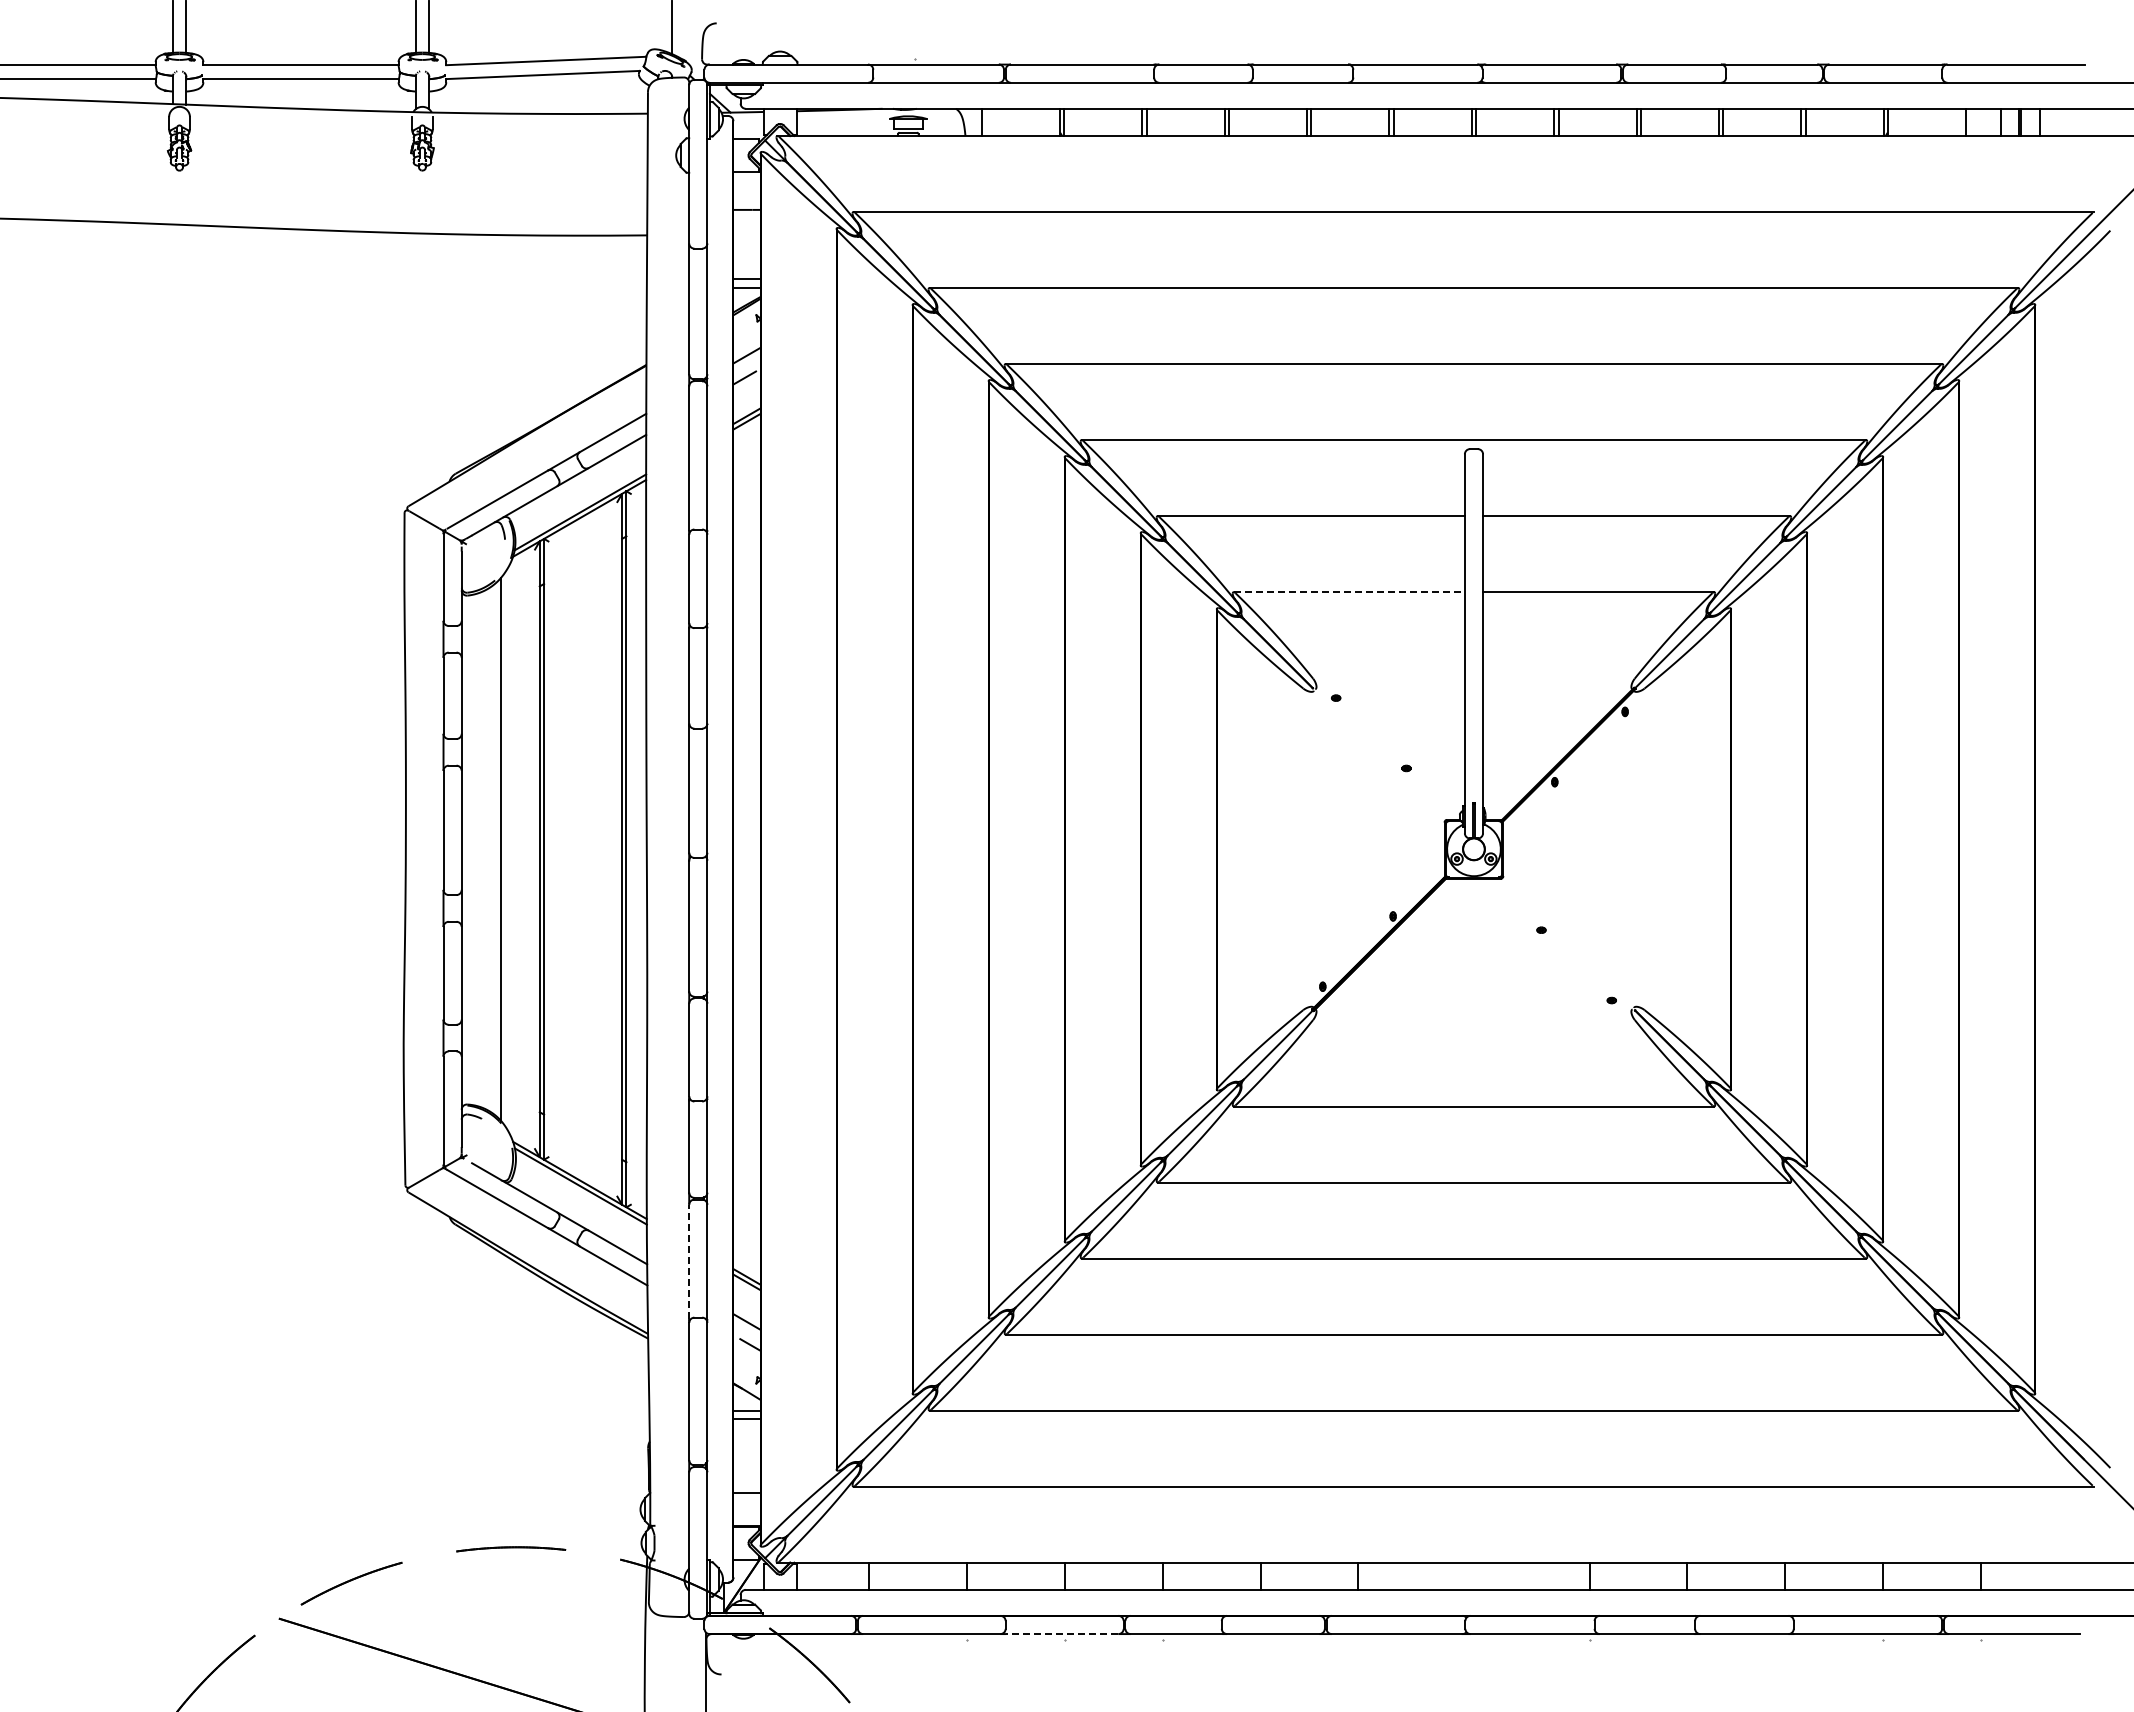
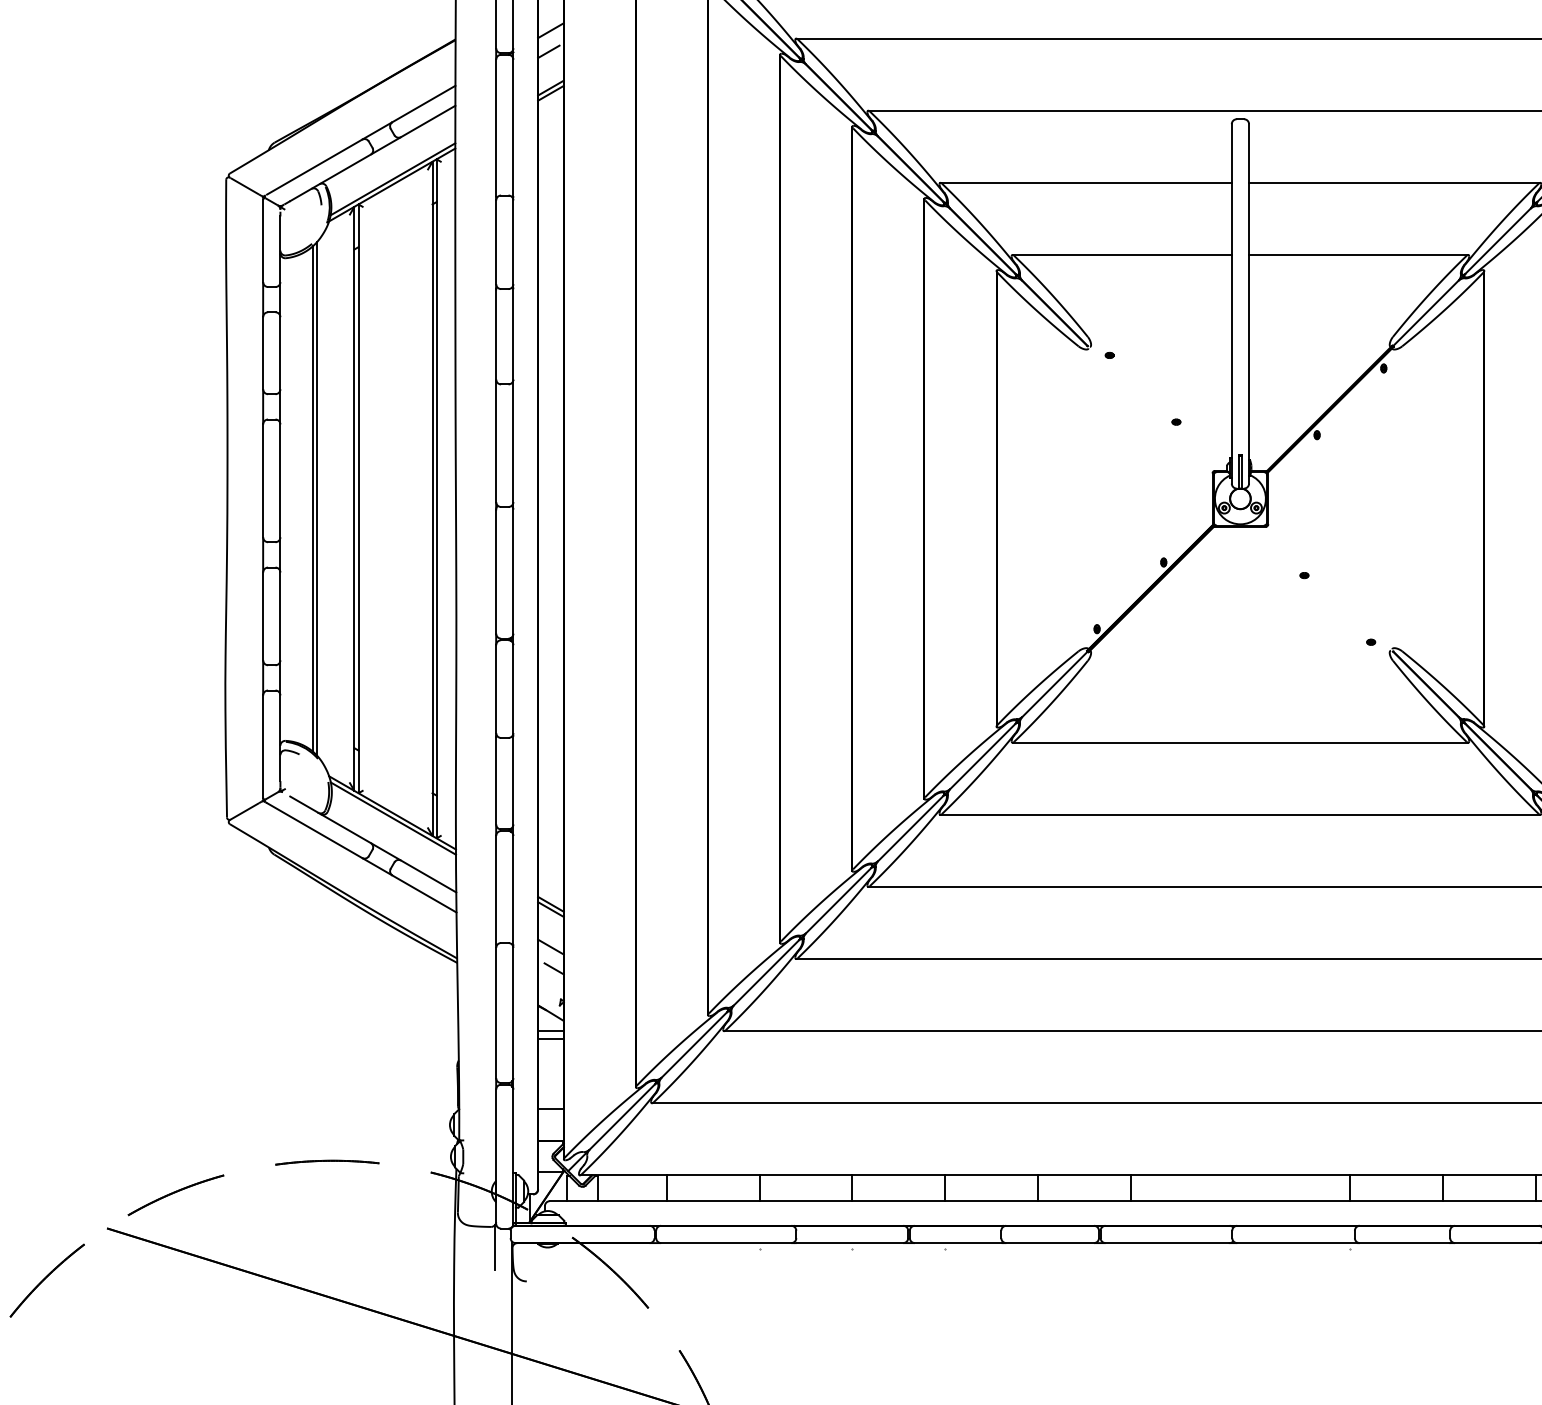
line: (1349, 592) -> (1122, 255), dashed -> solid
line: (495, 849) -> (312, 499), added
line: (689, 1261) -> (496, 889), dashed -> solid
line: (1061, 1634) -> (849, 1243), dashed -> solid
line: (688, 1638) -> (495, 1247), added

